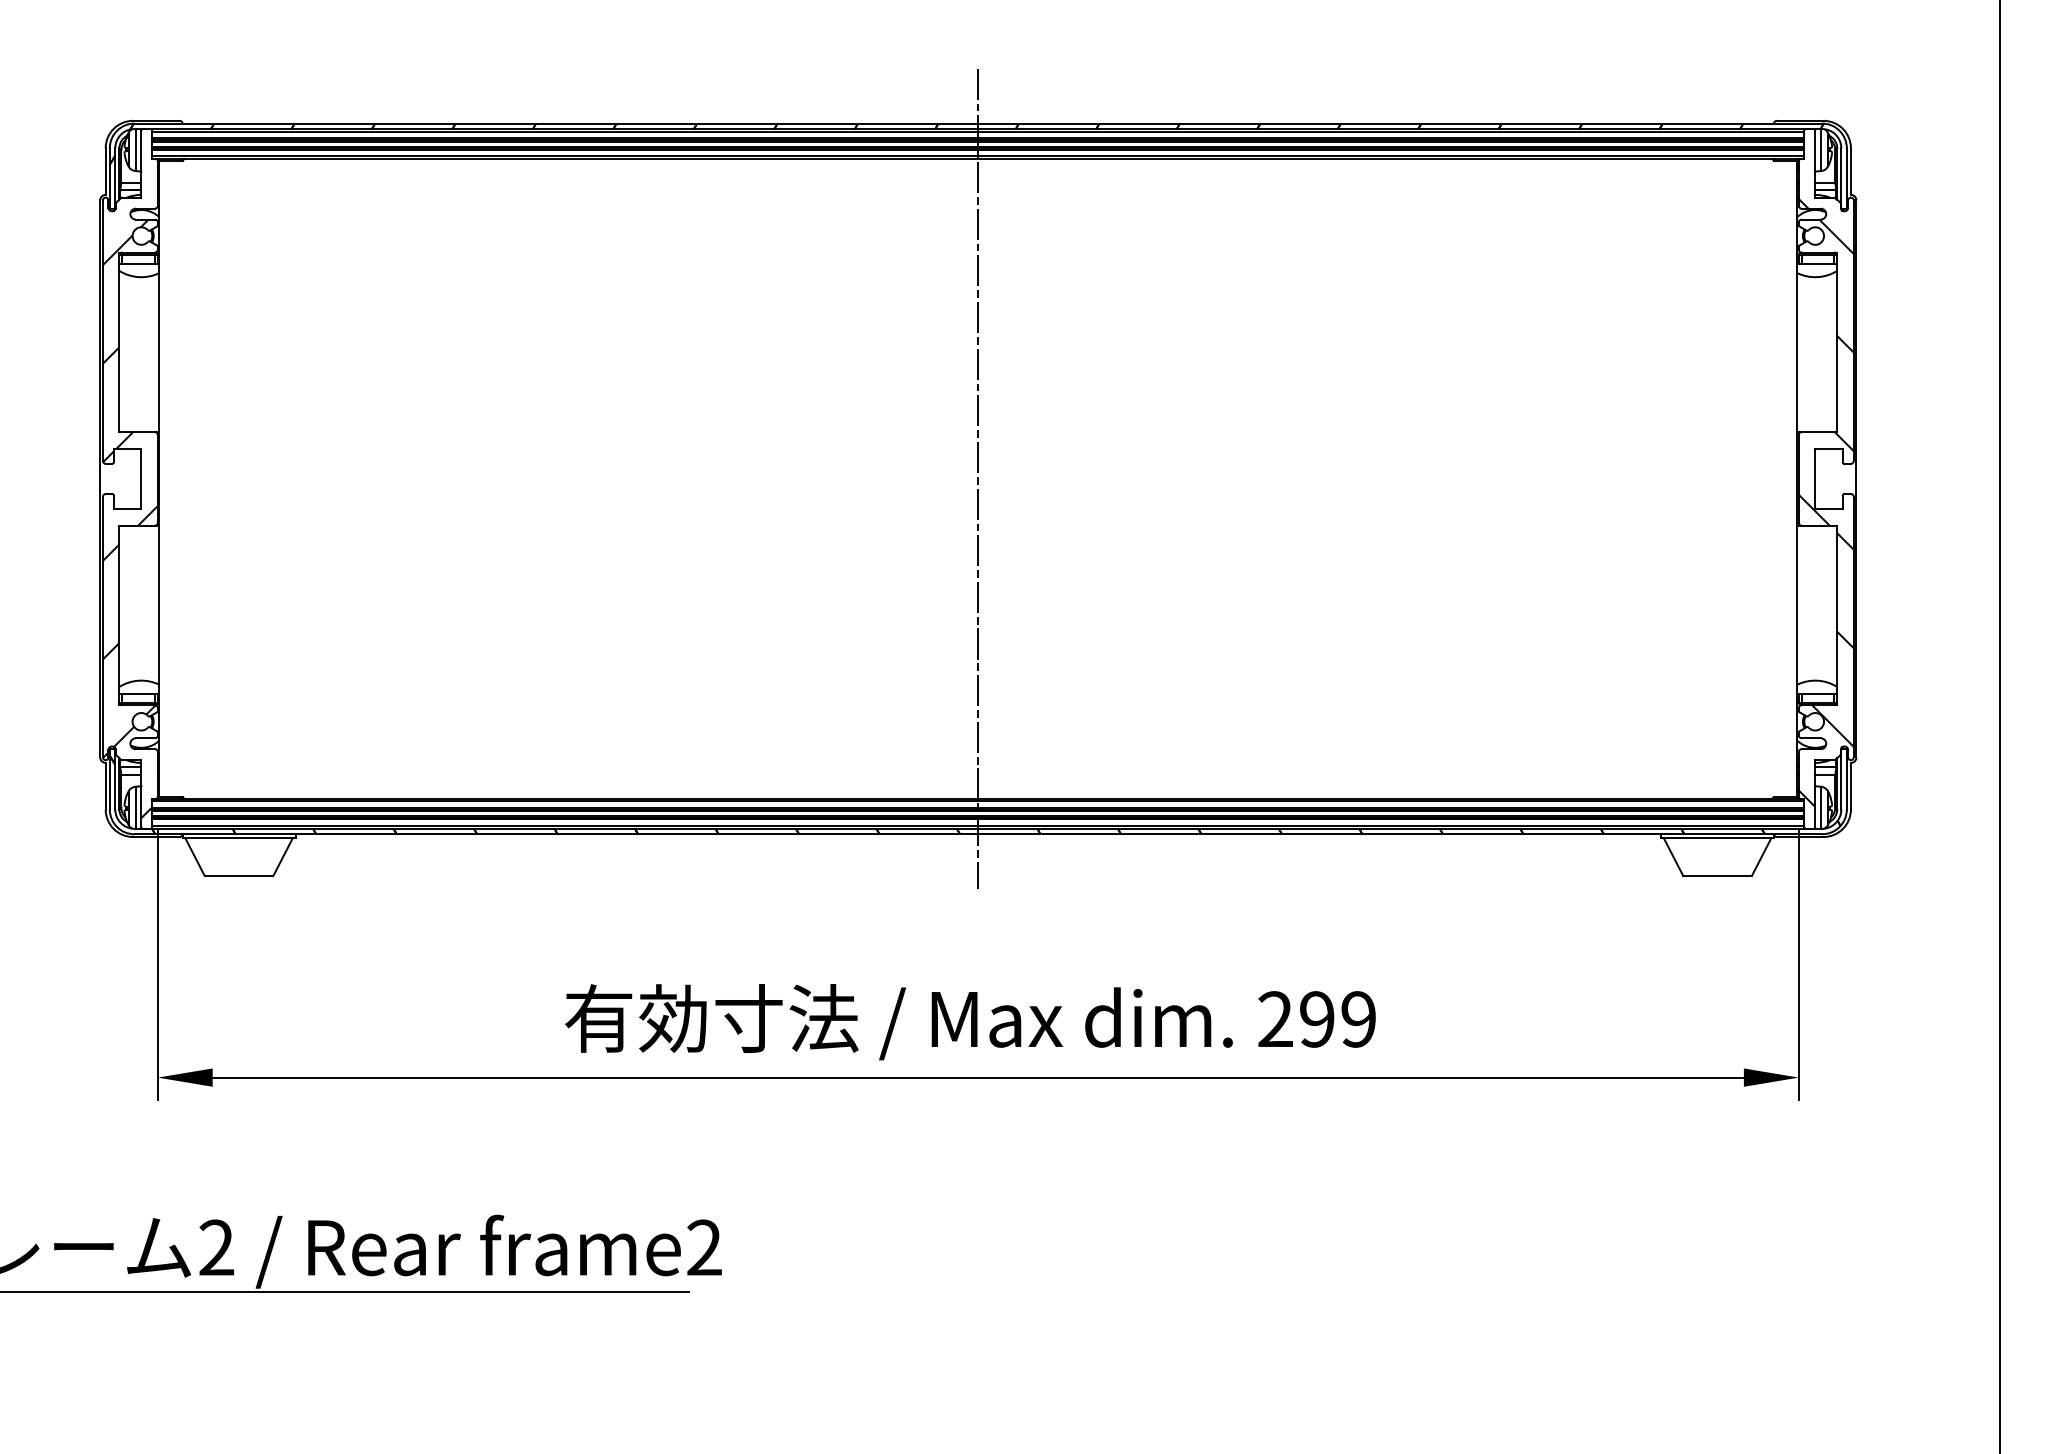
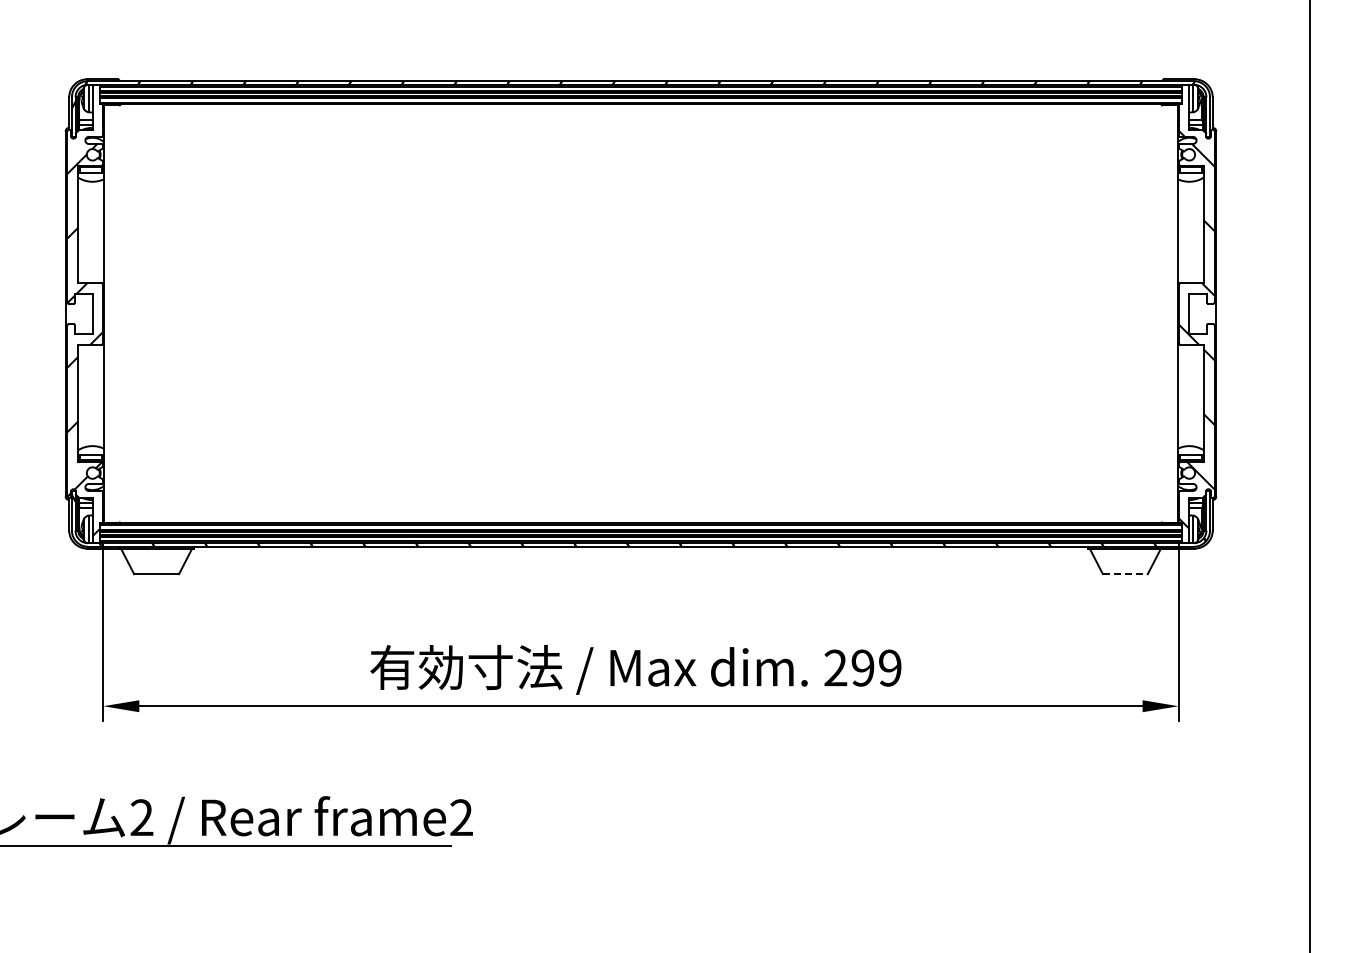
line: (977, 478) -> (640, 313), removed
line: (1717, 876) -> (1125, 574), solid -> dashed

